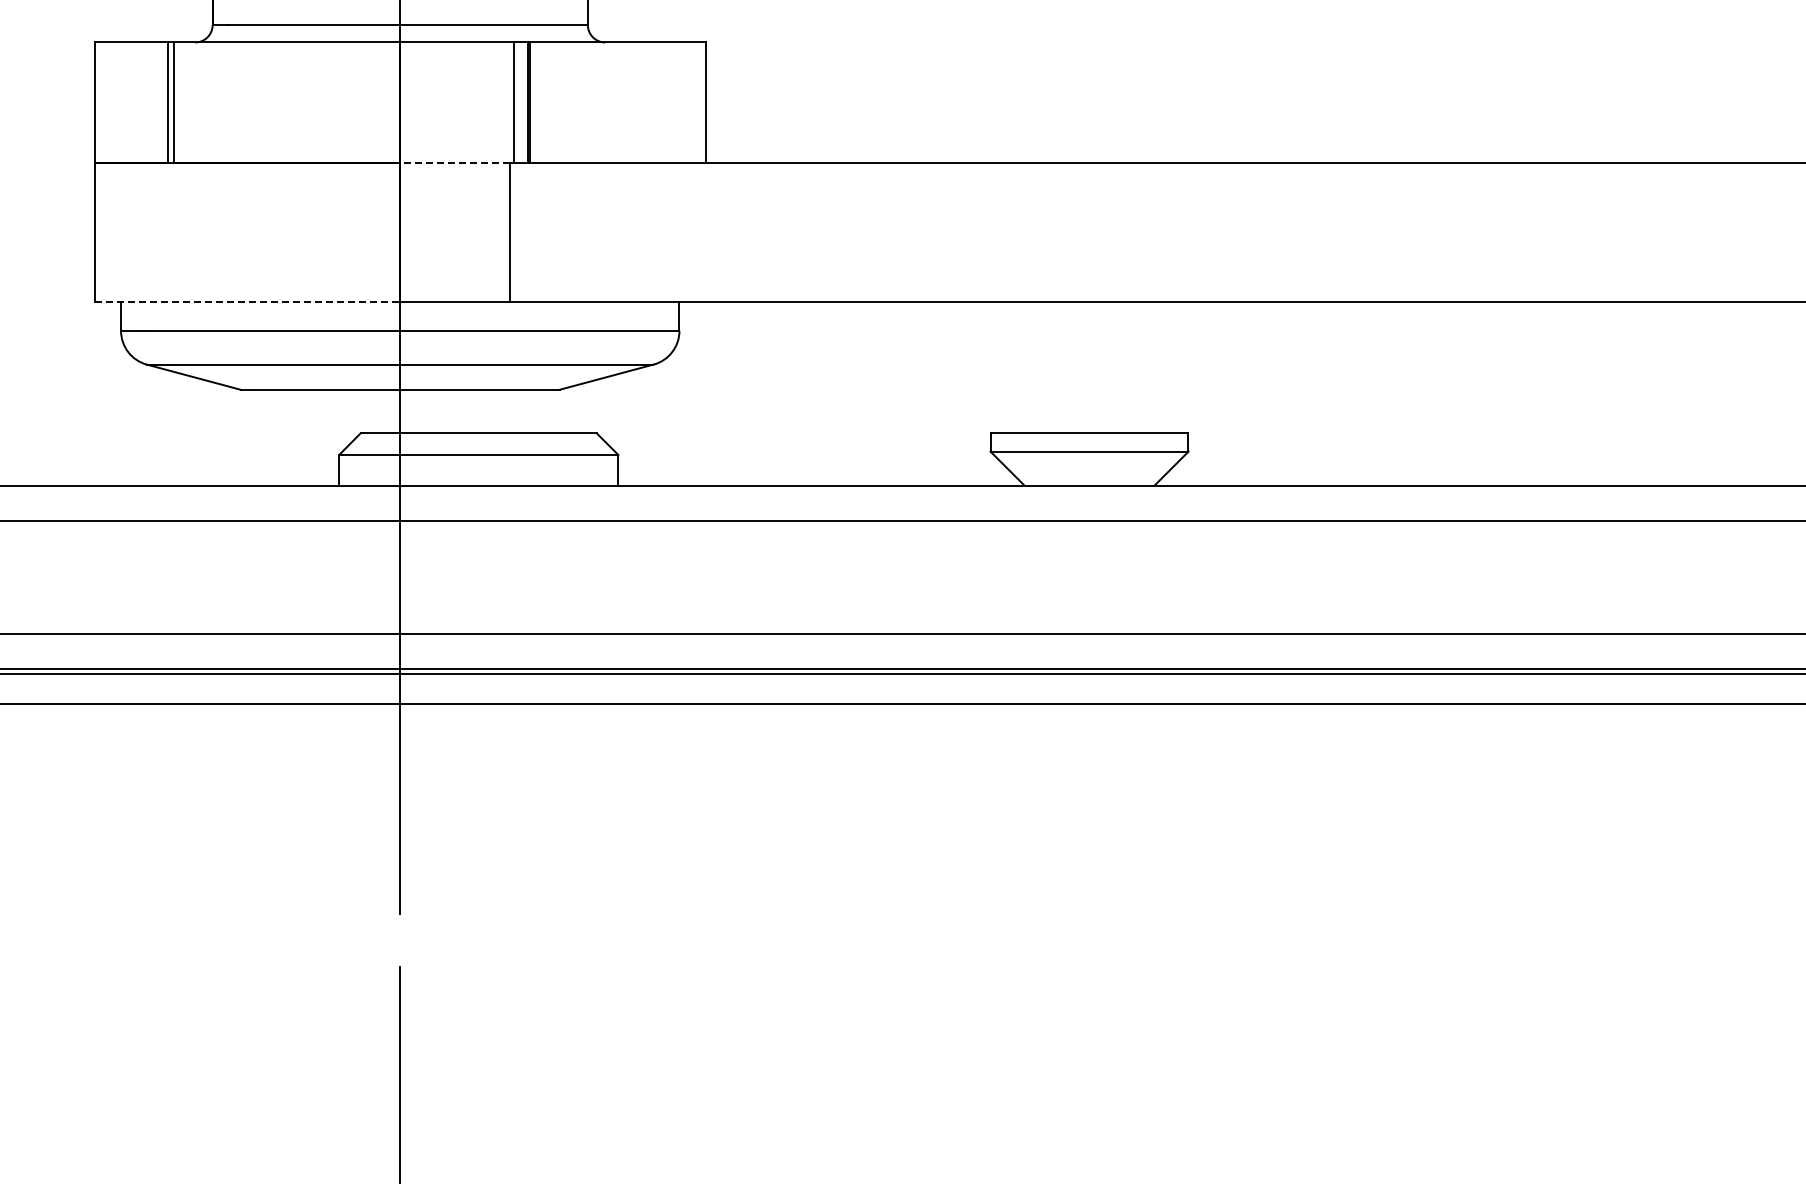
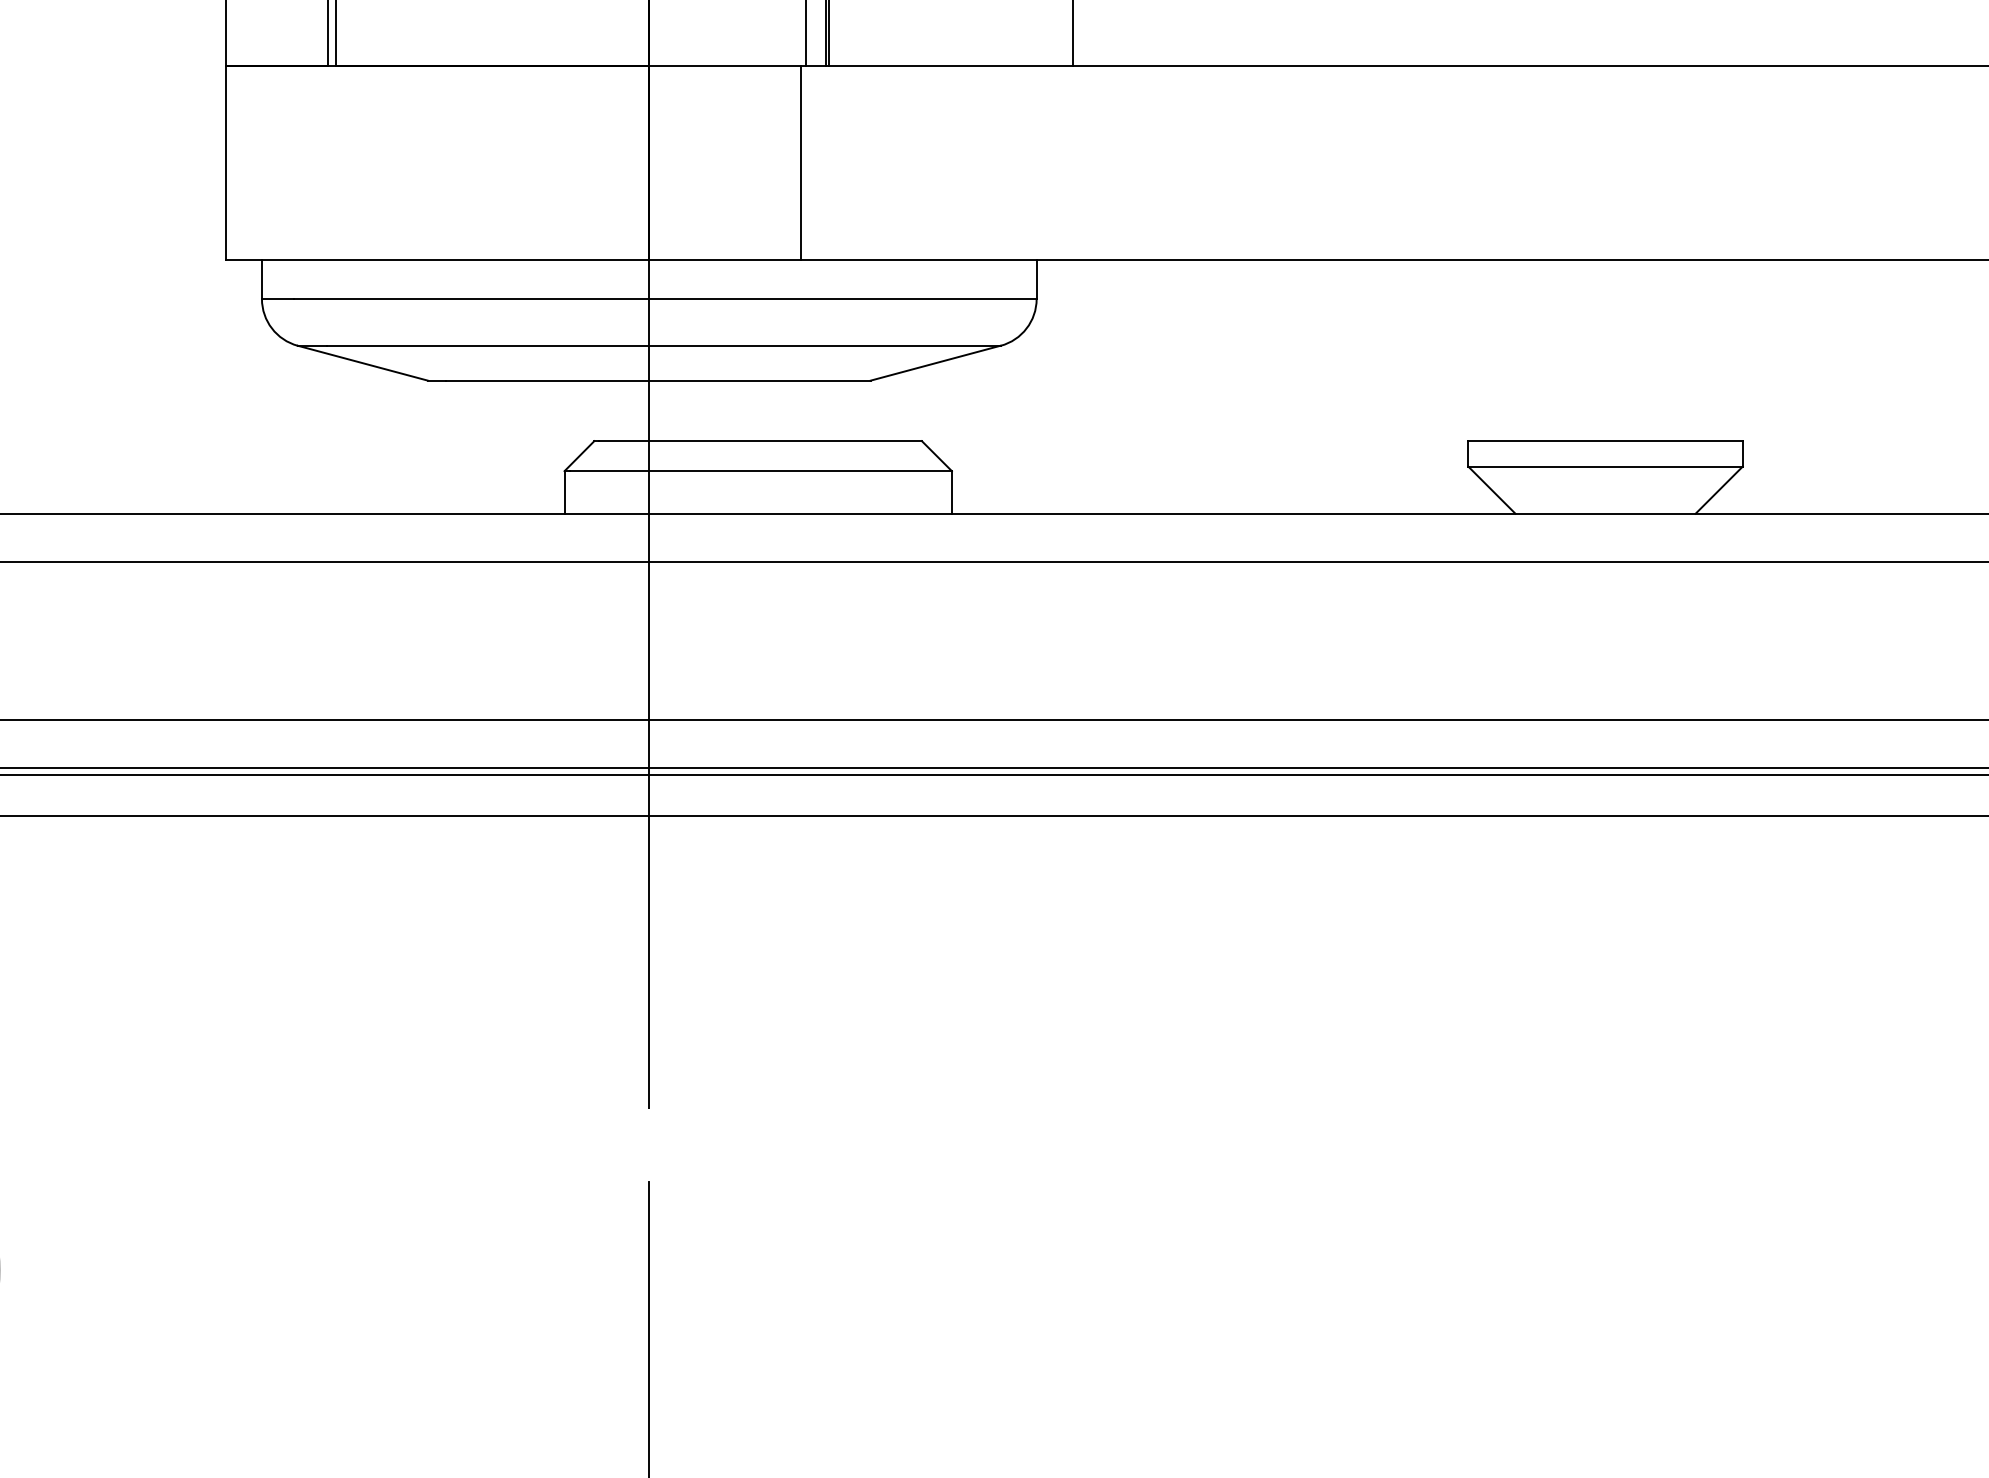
line: (454, 162) -> (724, 65), dashed -> solid
line: (247, 302) -> (437, 259), dashed -> solid

